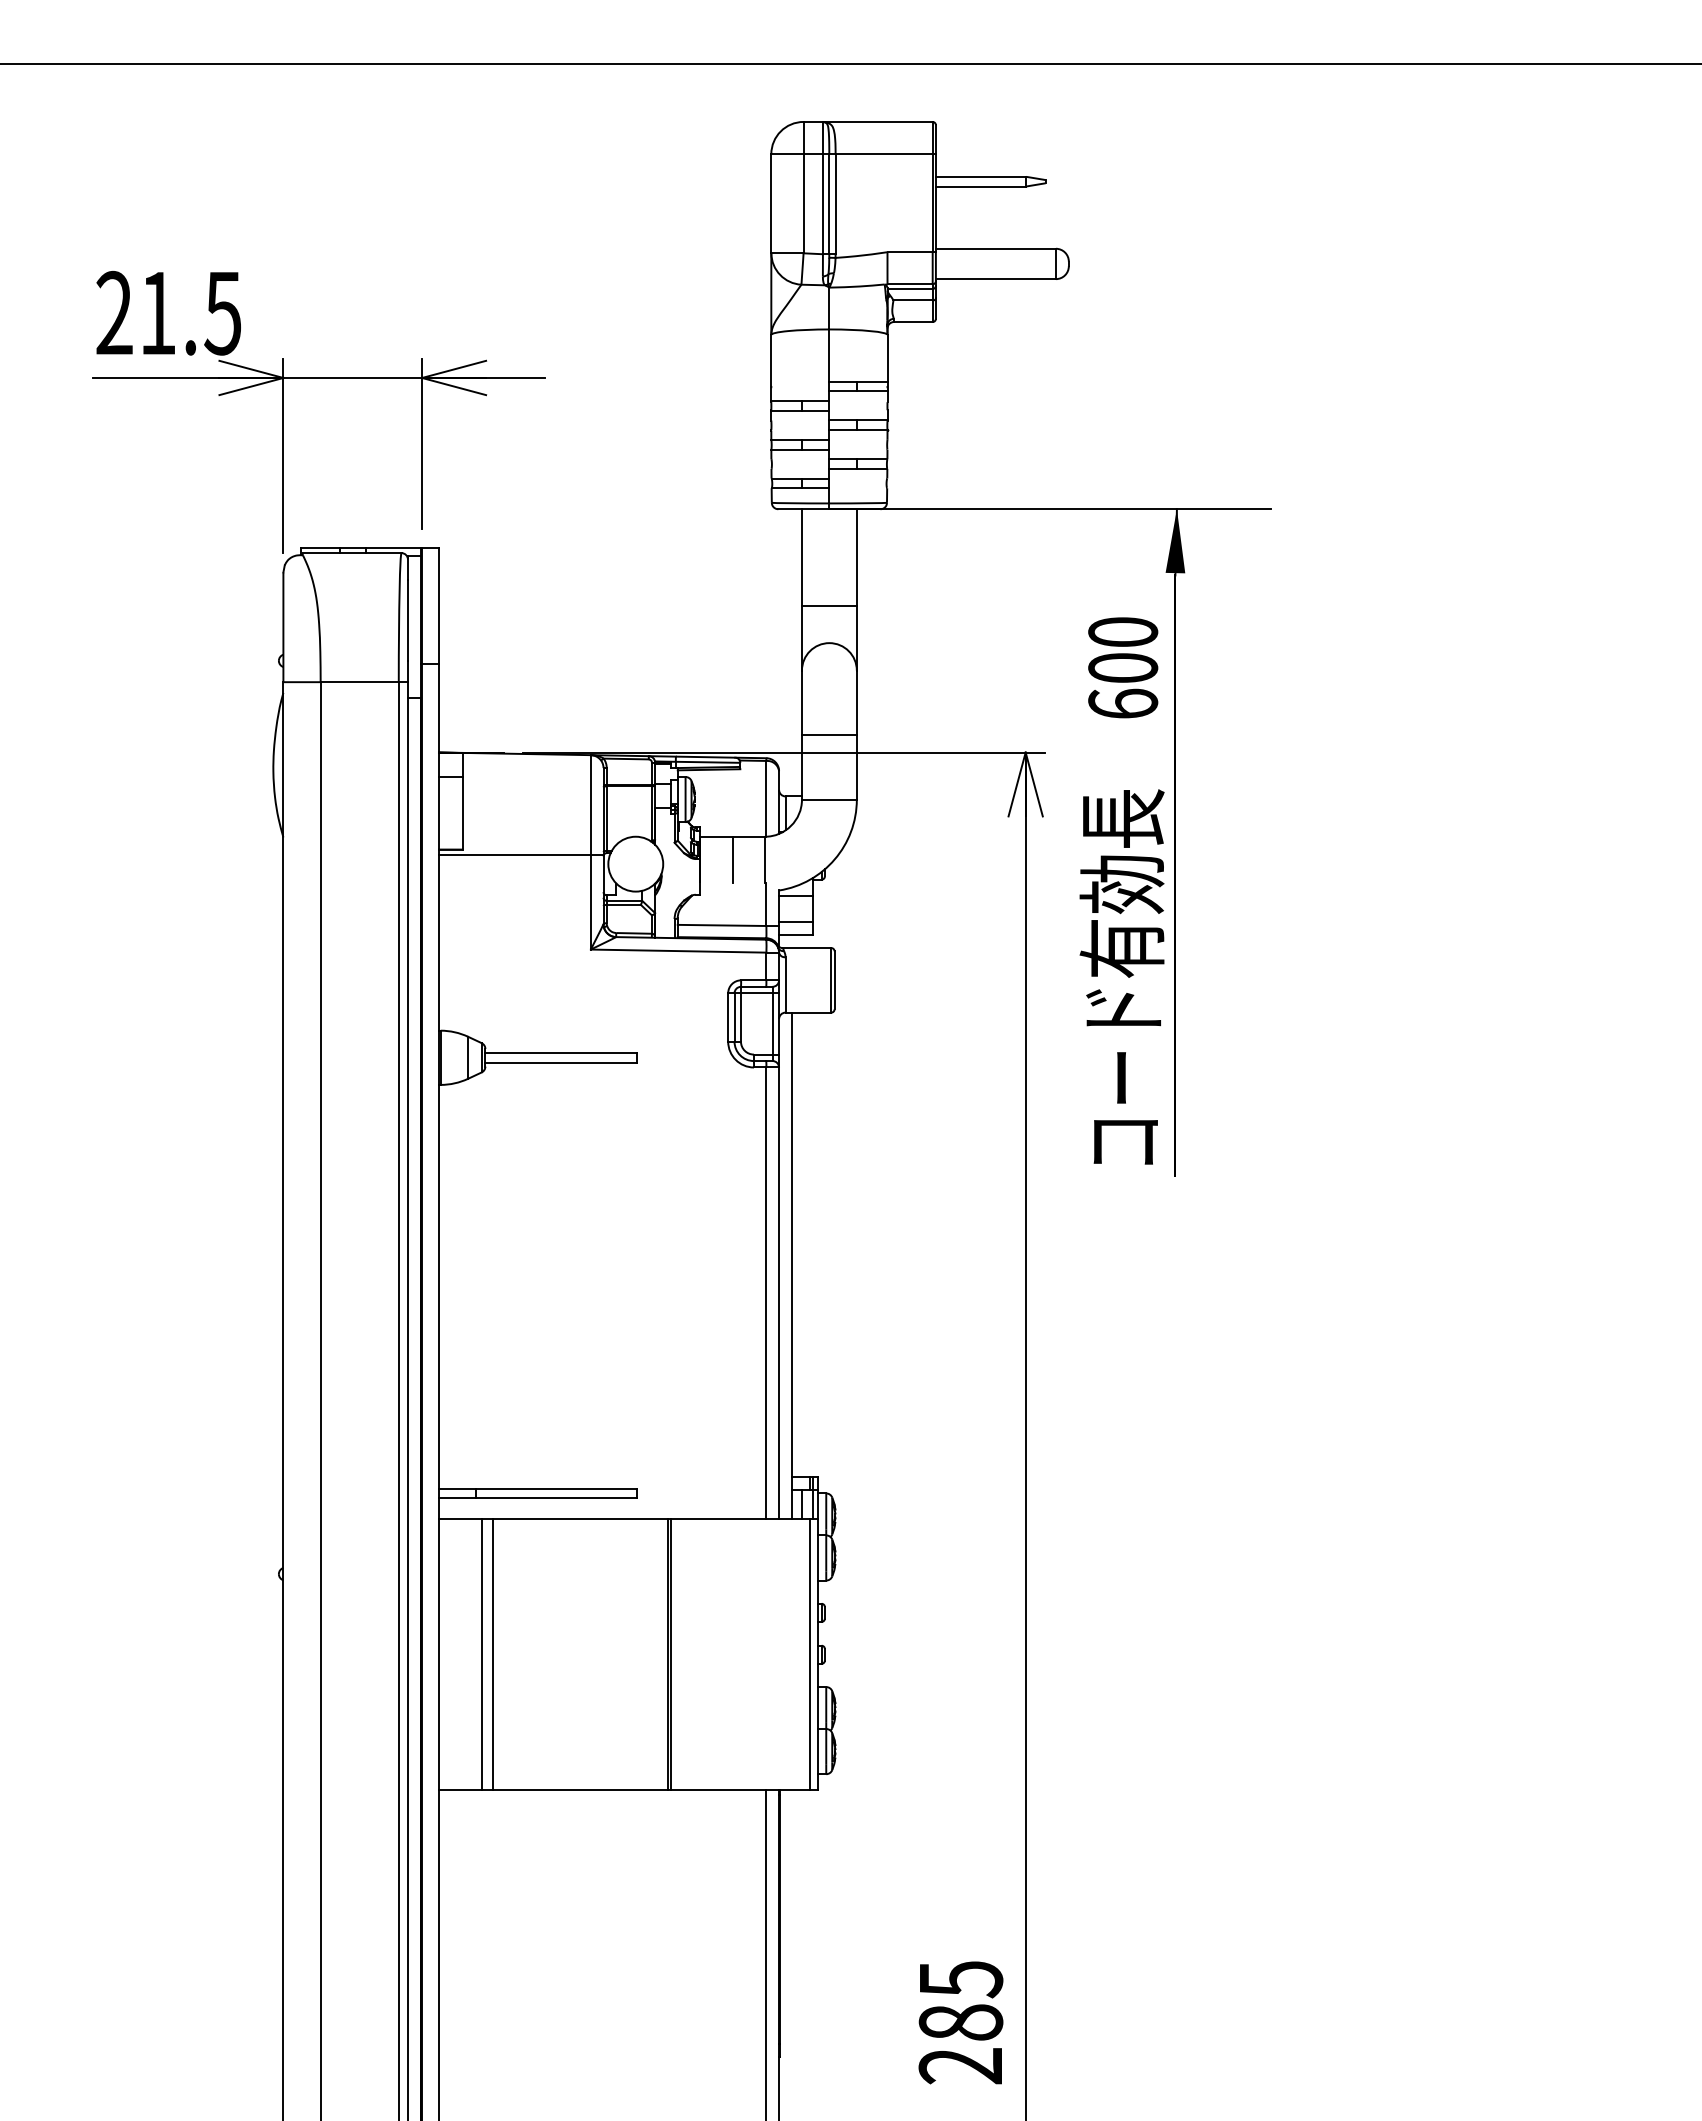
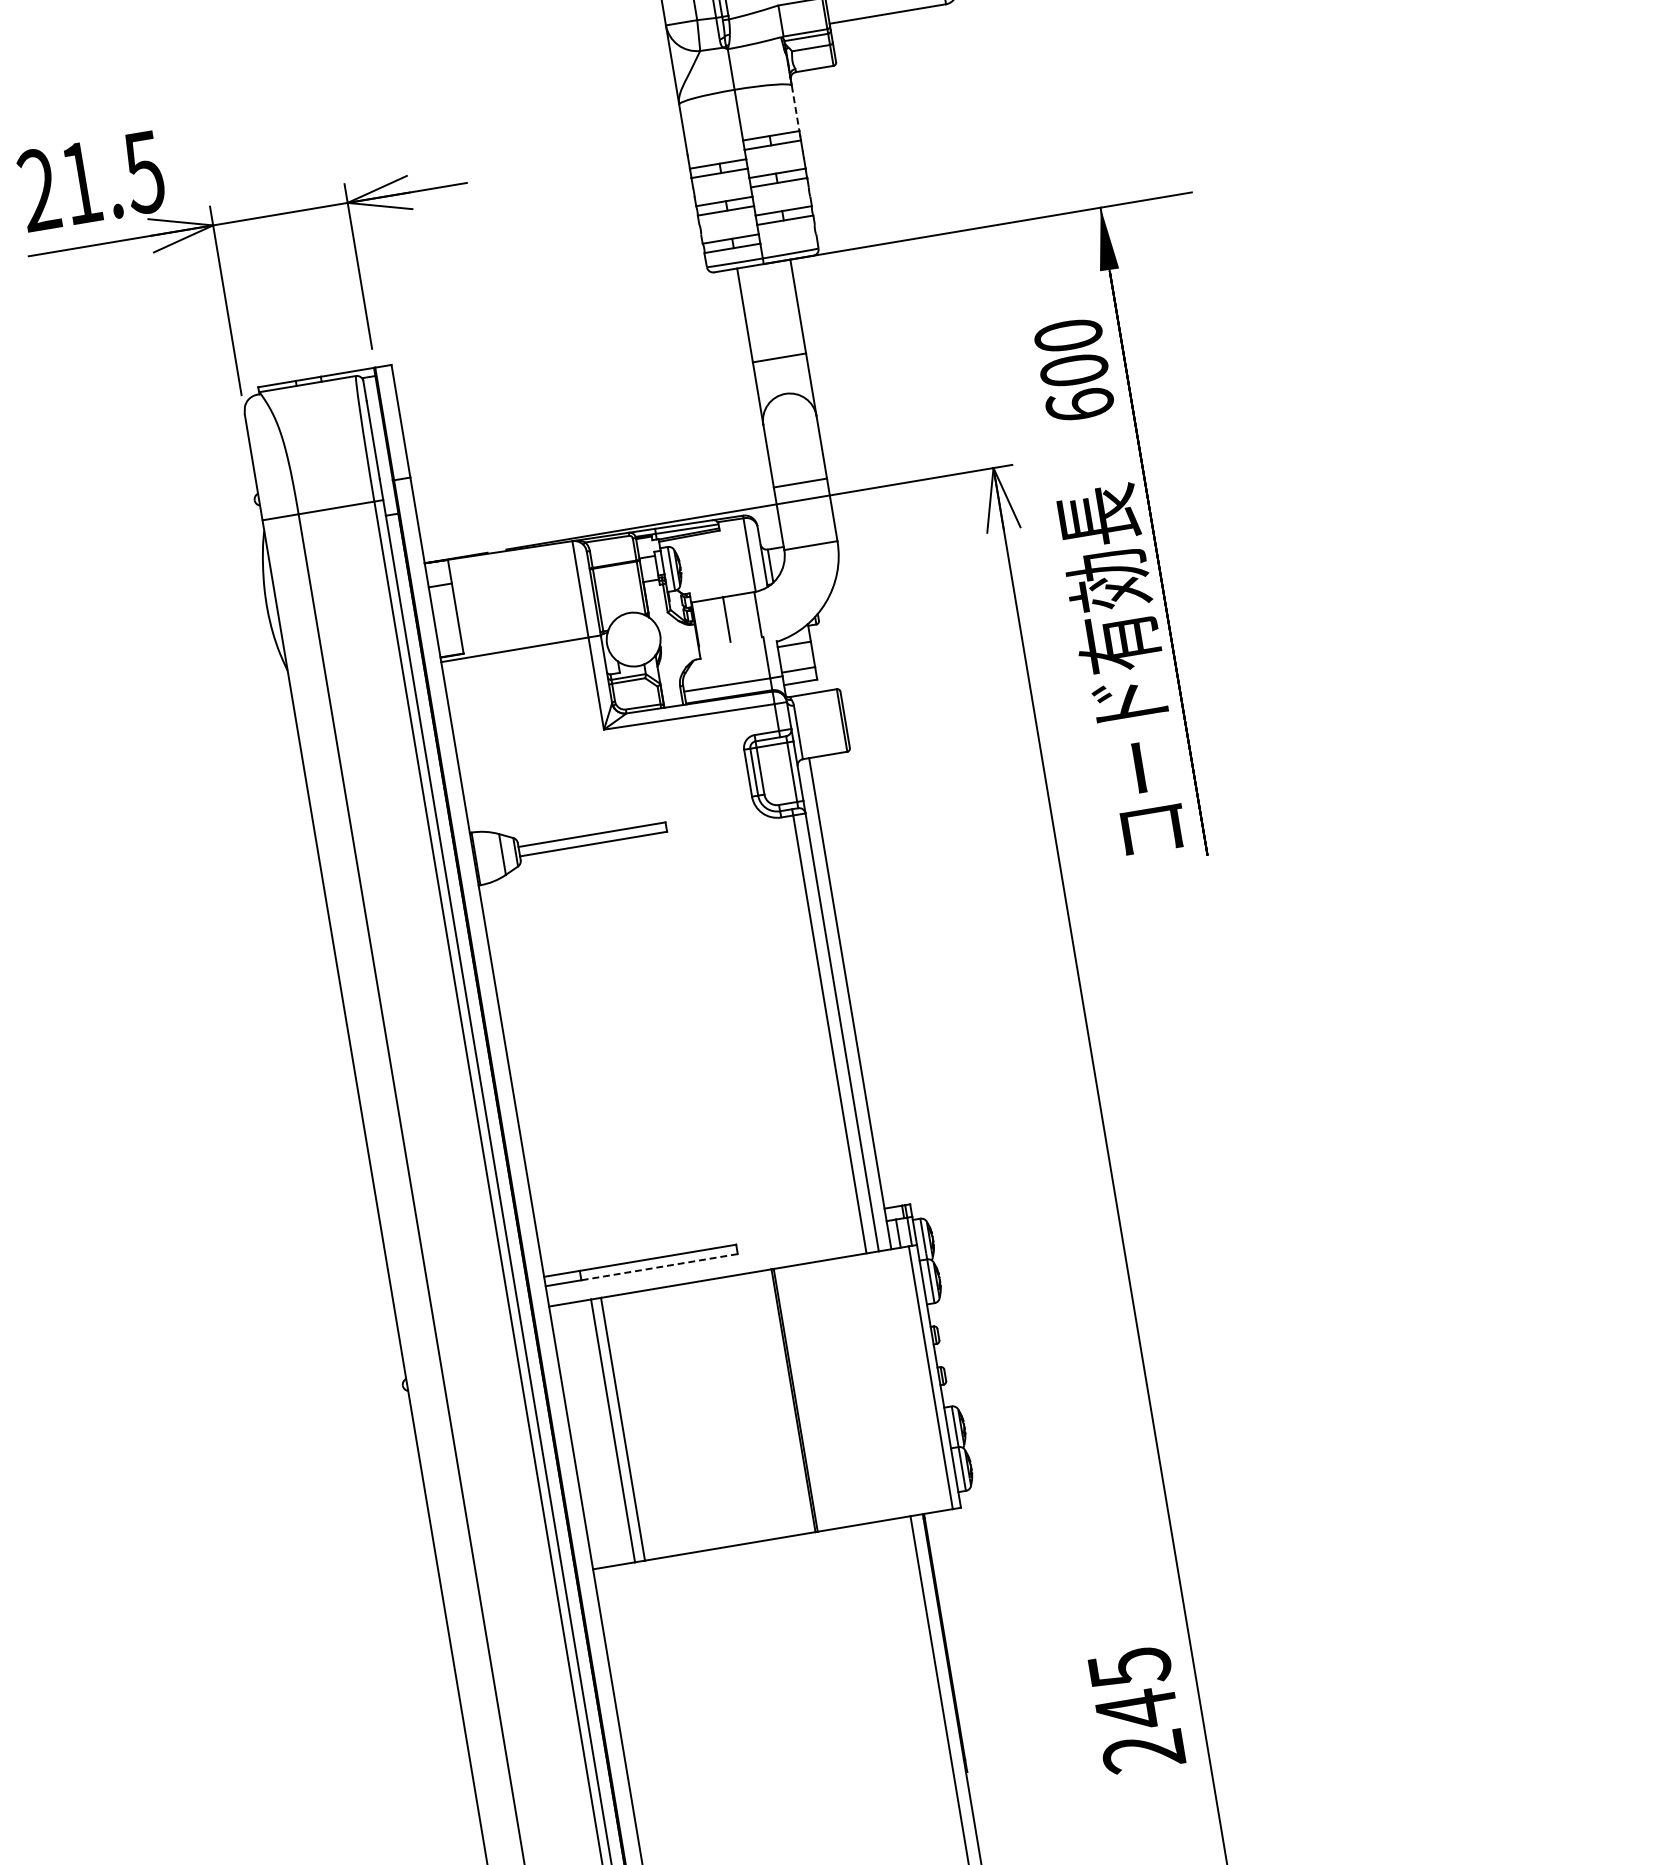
line: (887, 358) -> (795, 108), solid -> dashed
line: (556, 1498) -> (659, 1267), solid -> dashed
text: (960, 2022) -> (1136, 1709), 285 -> 245

